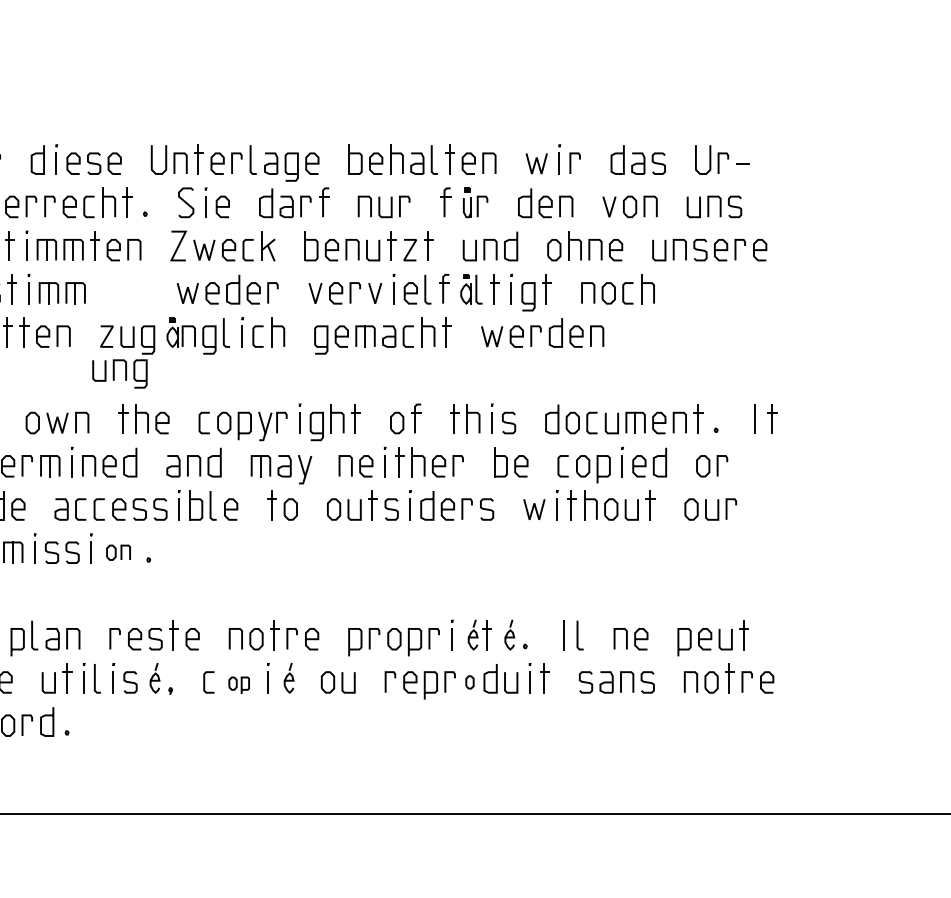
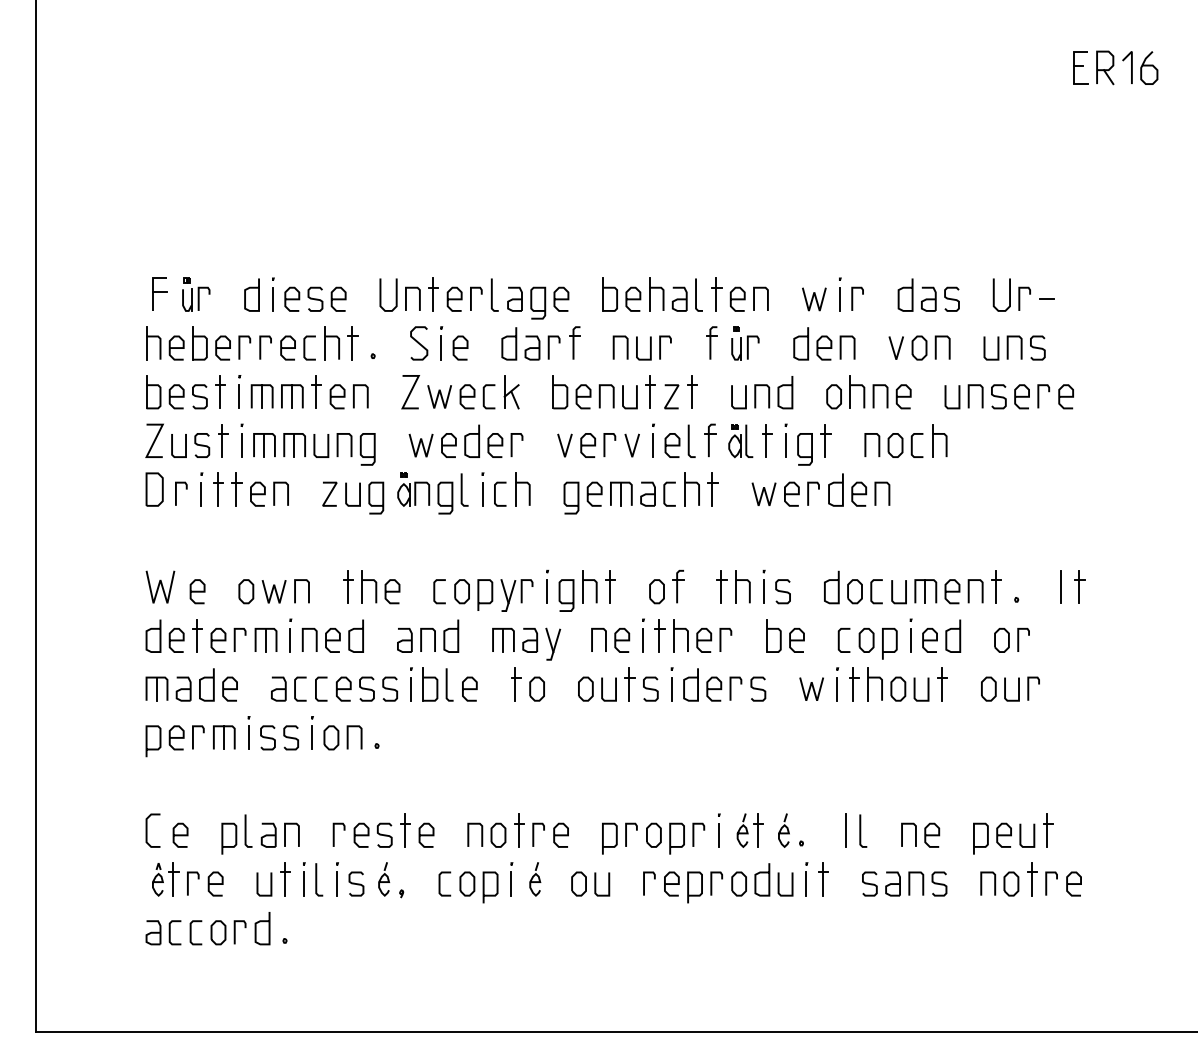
part: (119, 374) -> (344, 449), moved
part: (118, 552) -> (342, 737), size x1.43
part: (469, 681) -> (738, 883), size x1.67
part: (238, 685) -> (478, 887), size x1.67

